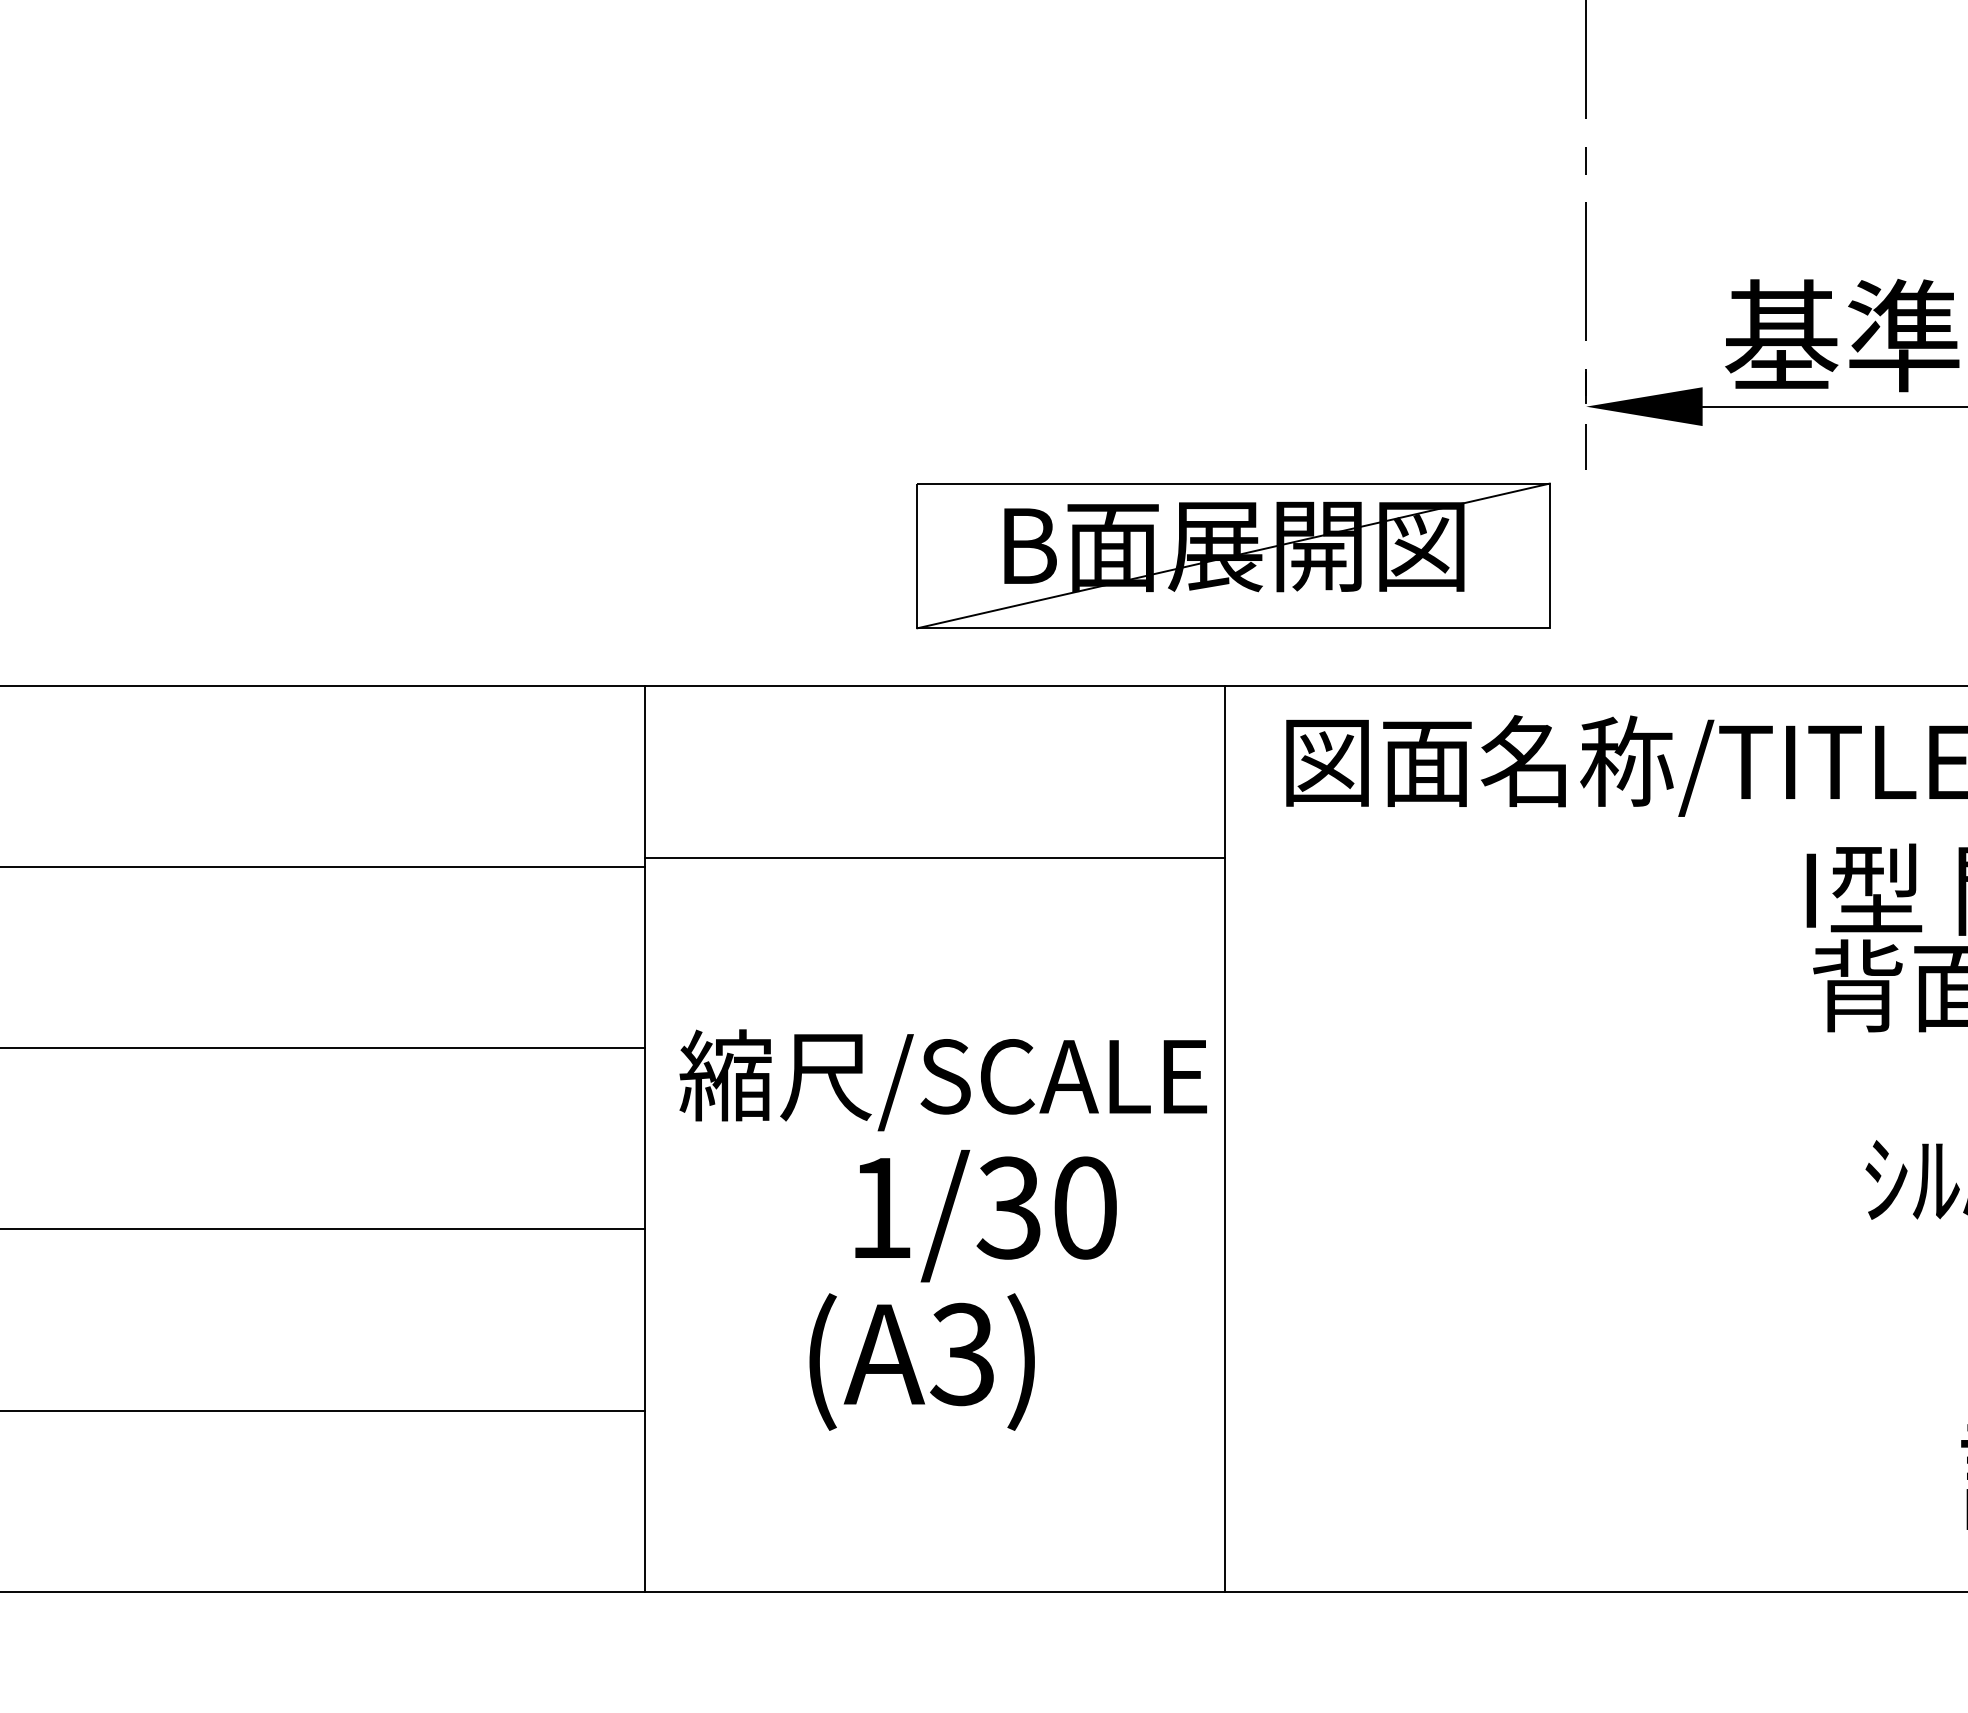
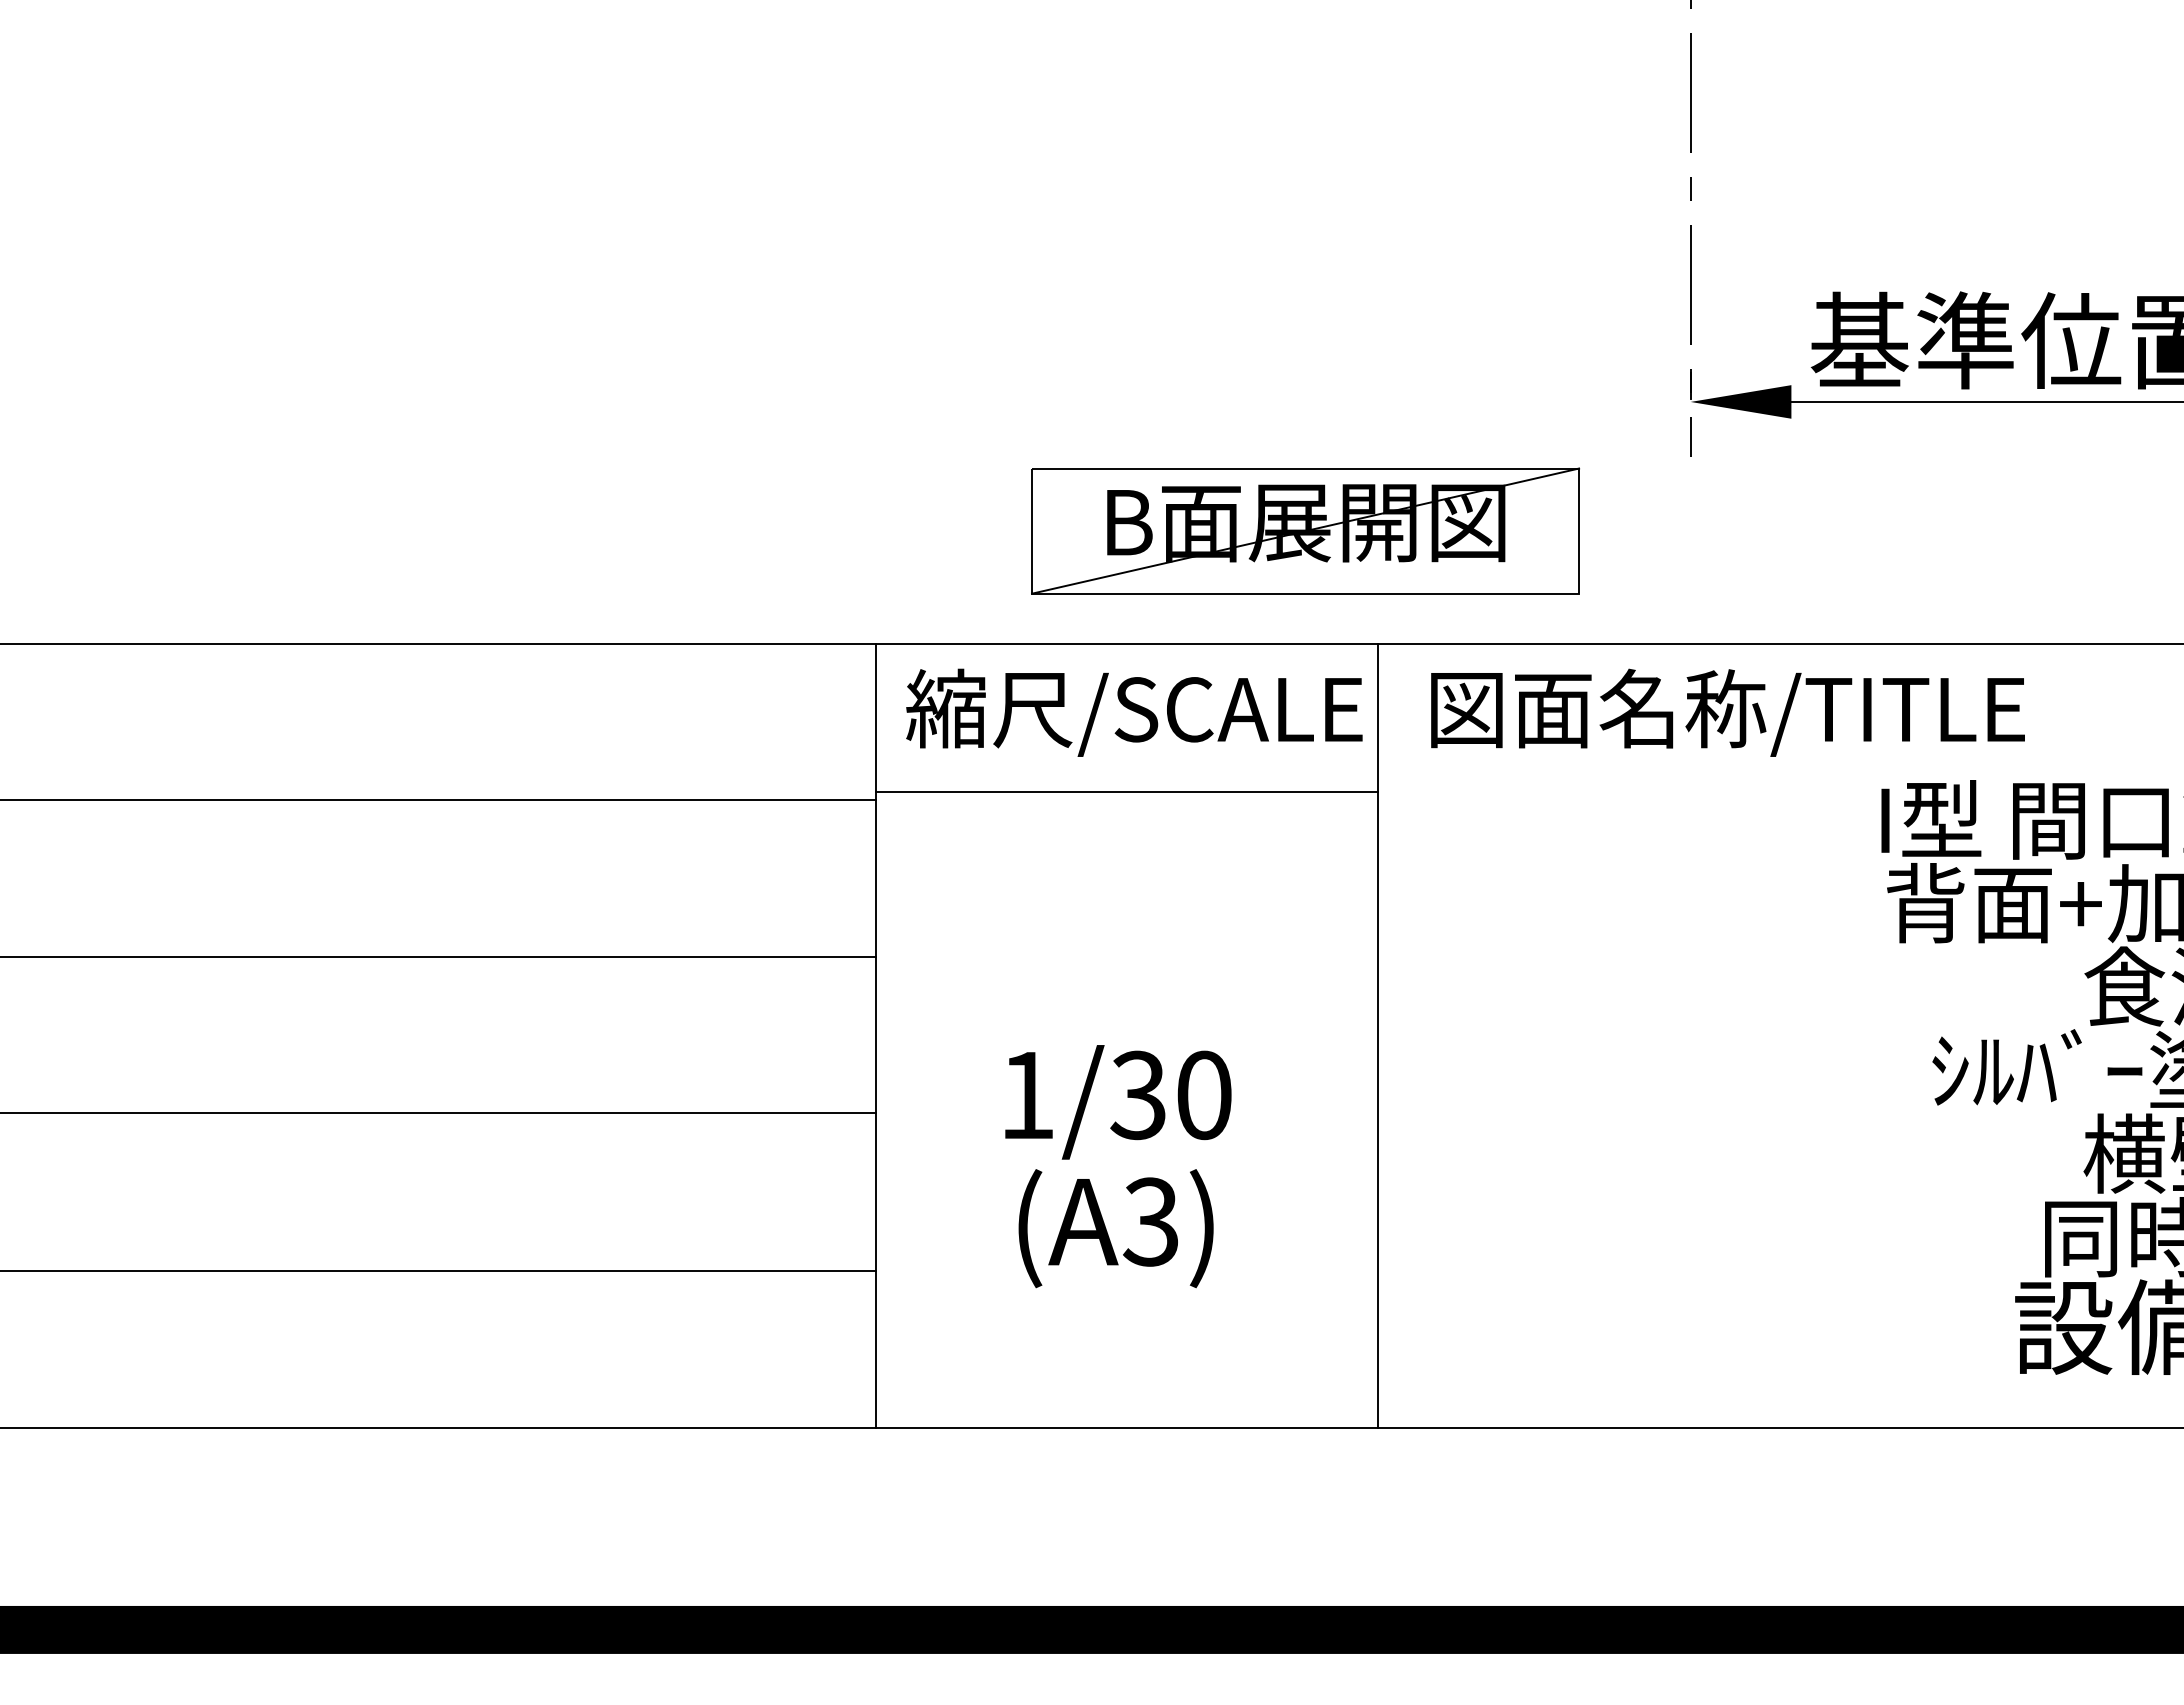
part: (1233, 555) -> (1305, 530), moved
text: (943, 1079) -> (1134, 712), moved
text: (986, 1216) -> (1118, 1102), moved

